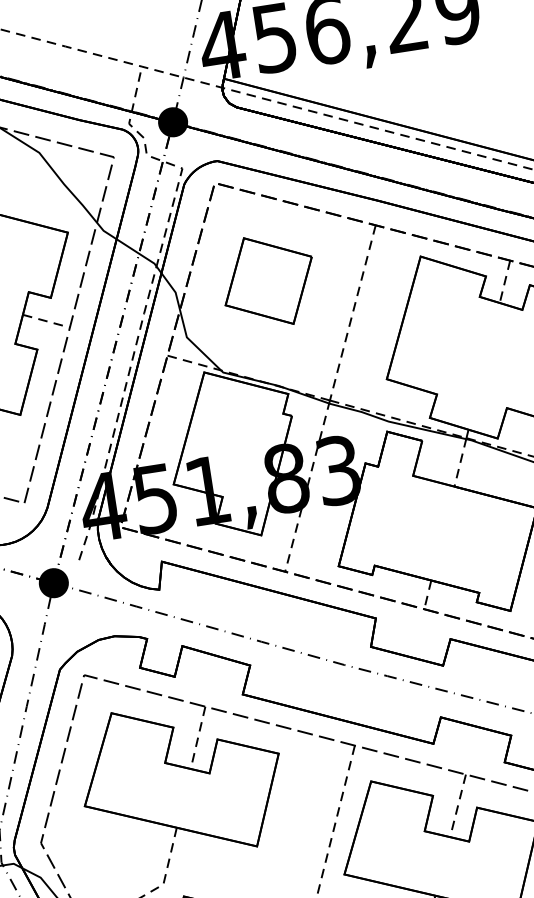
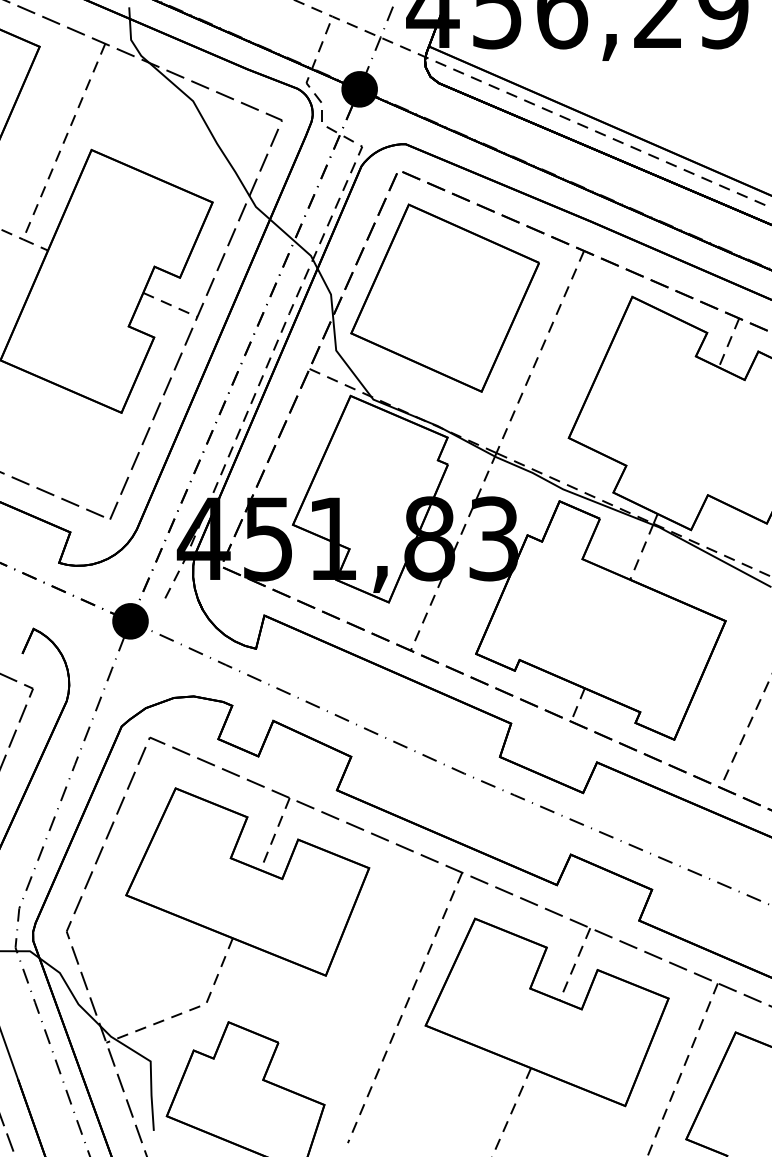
part: (268, 280) -> (444, 297), size x1.67

